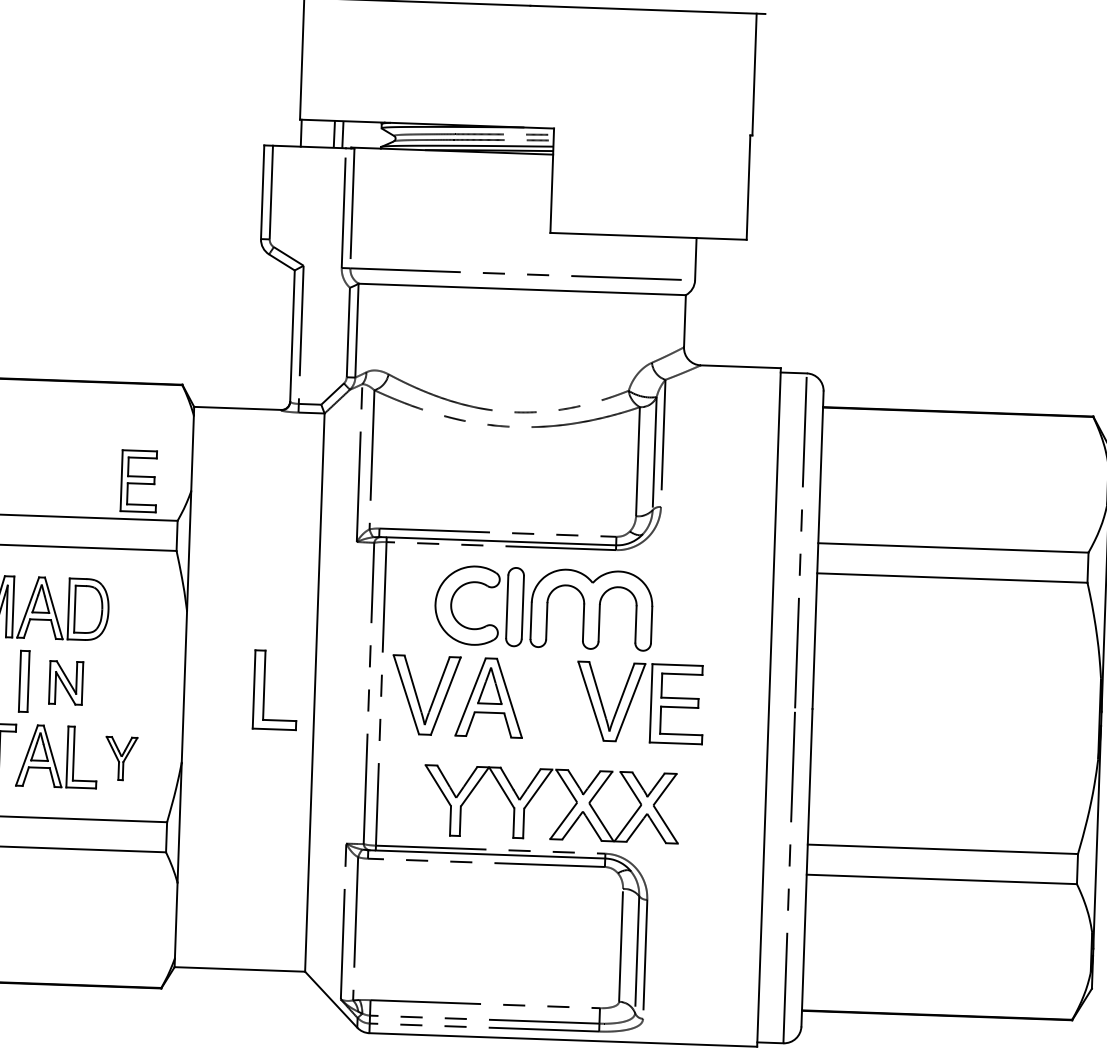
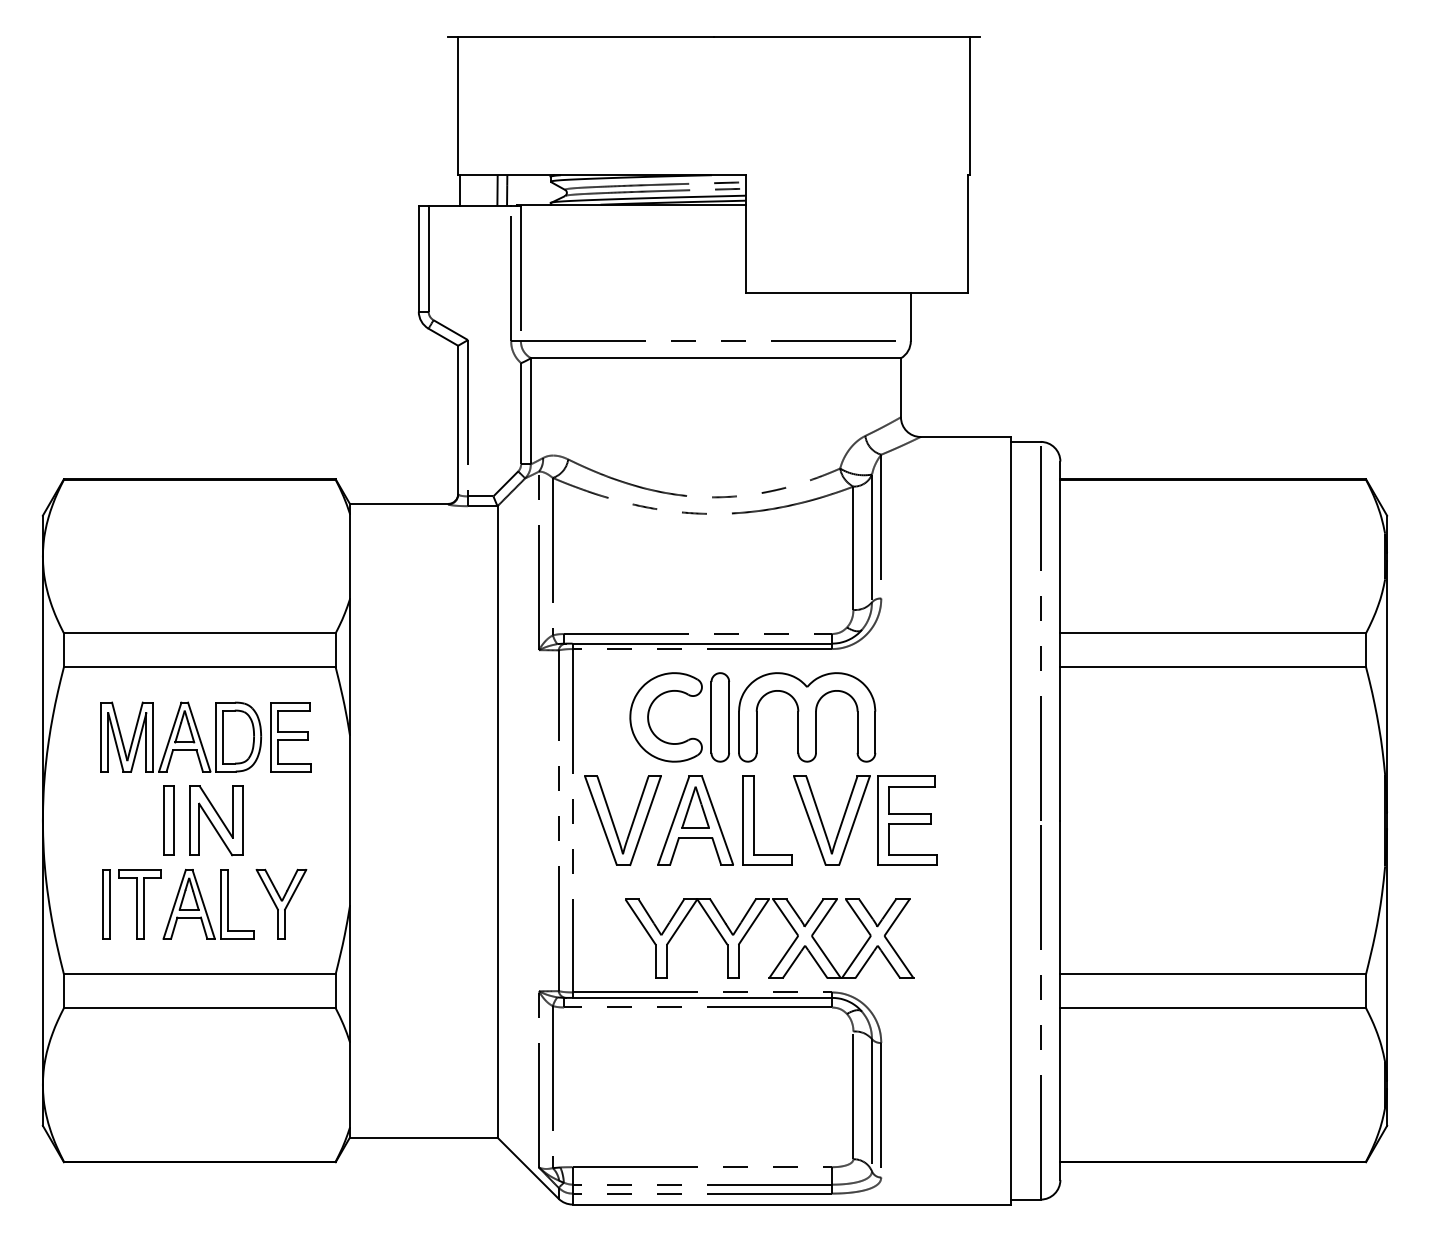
part: (138, 481) -> (290, 737), moved
part: (66, 682) -> (216, 820), size x1.43
part: (264, 689) -> (754, 820), moved
part: (121, 758) -> (281, 903), size x1.43

